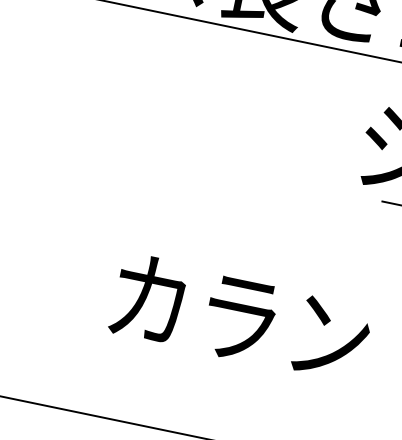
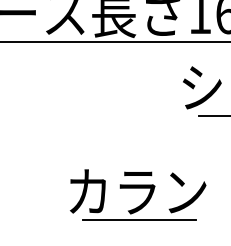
line: (232, 371) -> (139, 220), added

